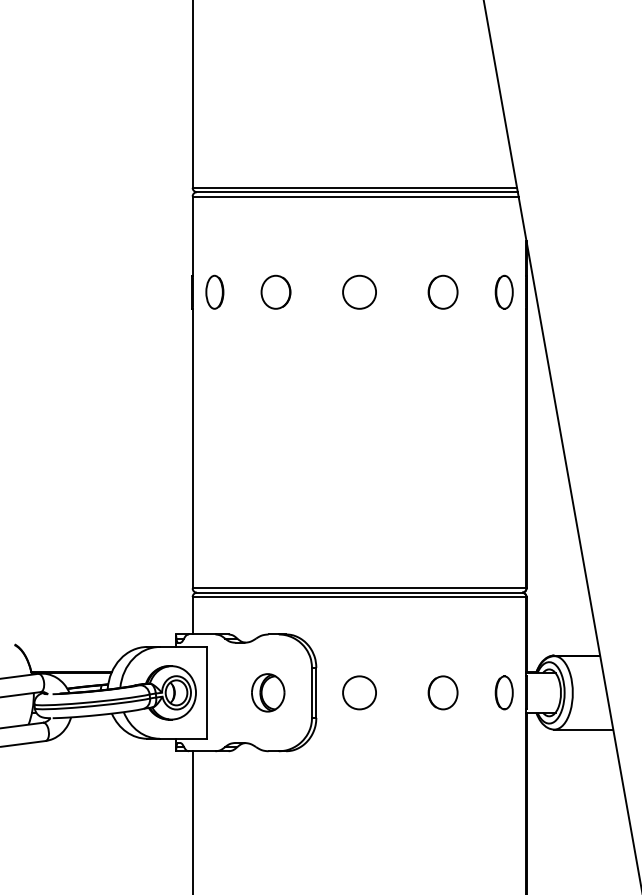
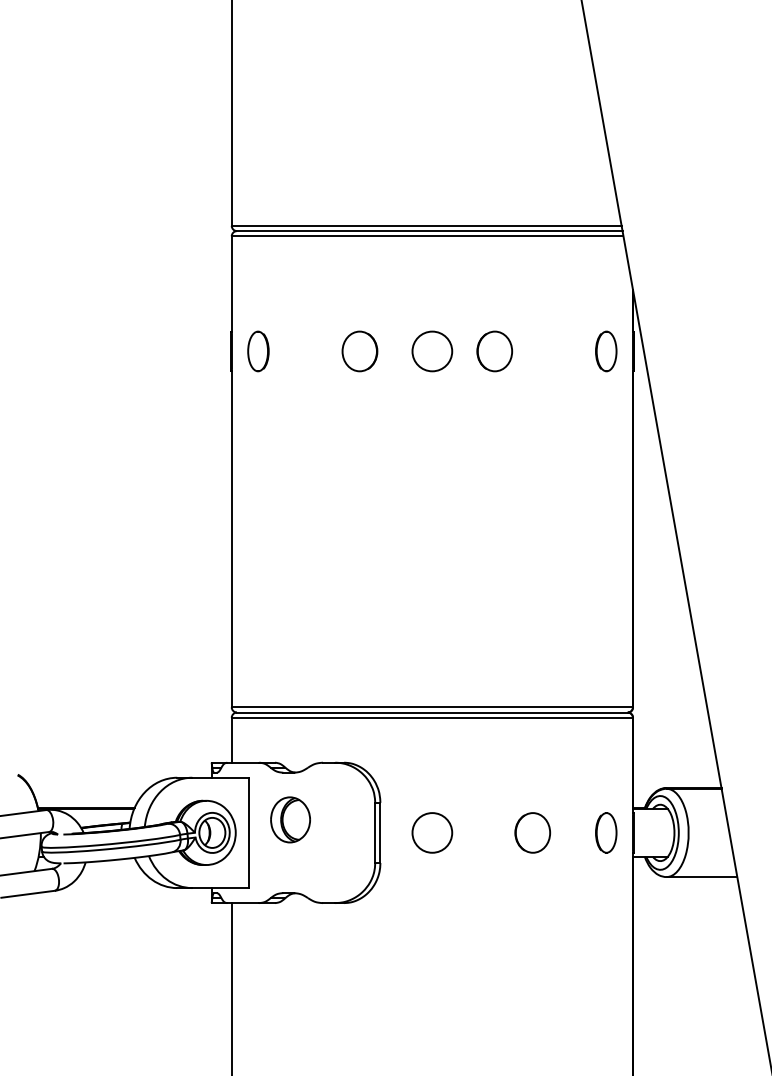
part: (275, 292) -> (359, 351), moved
part: (442, 292) -> (494, 351), moved
part: (268, 692) -> (290, 819), moved

